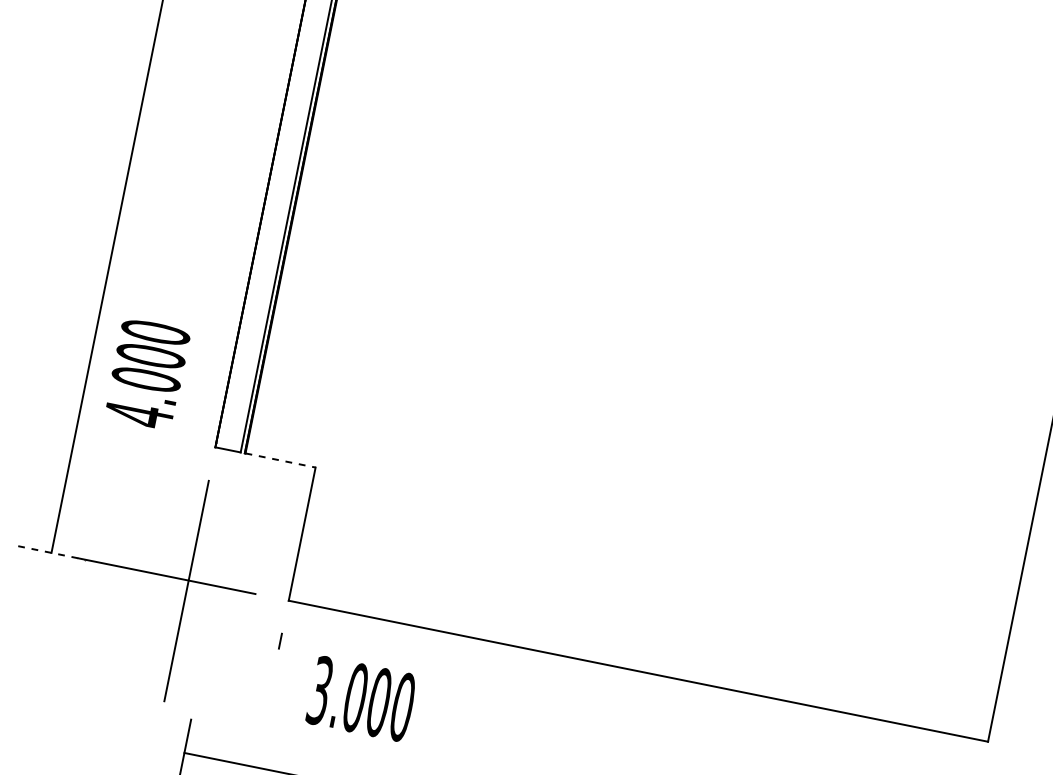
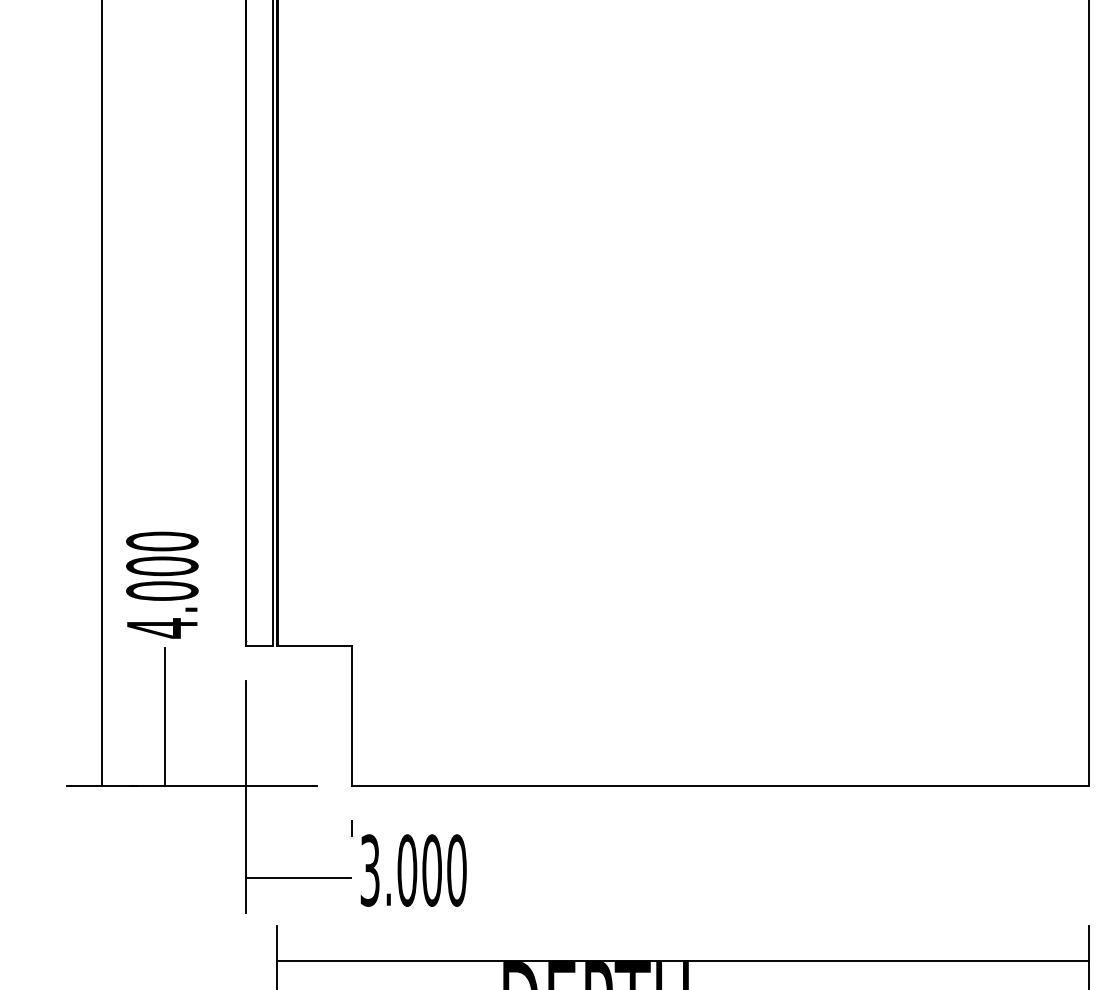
line: (280, 460) -> (314, 645), dashed -> solid
line: (125, 499) -> (165, 716), added
line: (52, 552) -> (102, 785), dashed -> solid
line: (220, 678) -> (298, 878), added
text: (361, 698) -> (413, 870), moved

